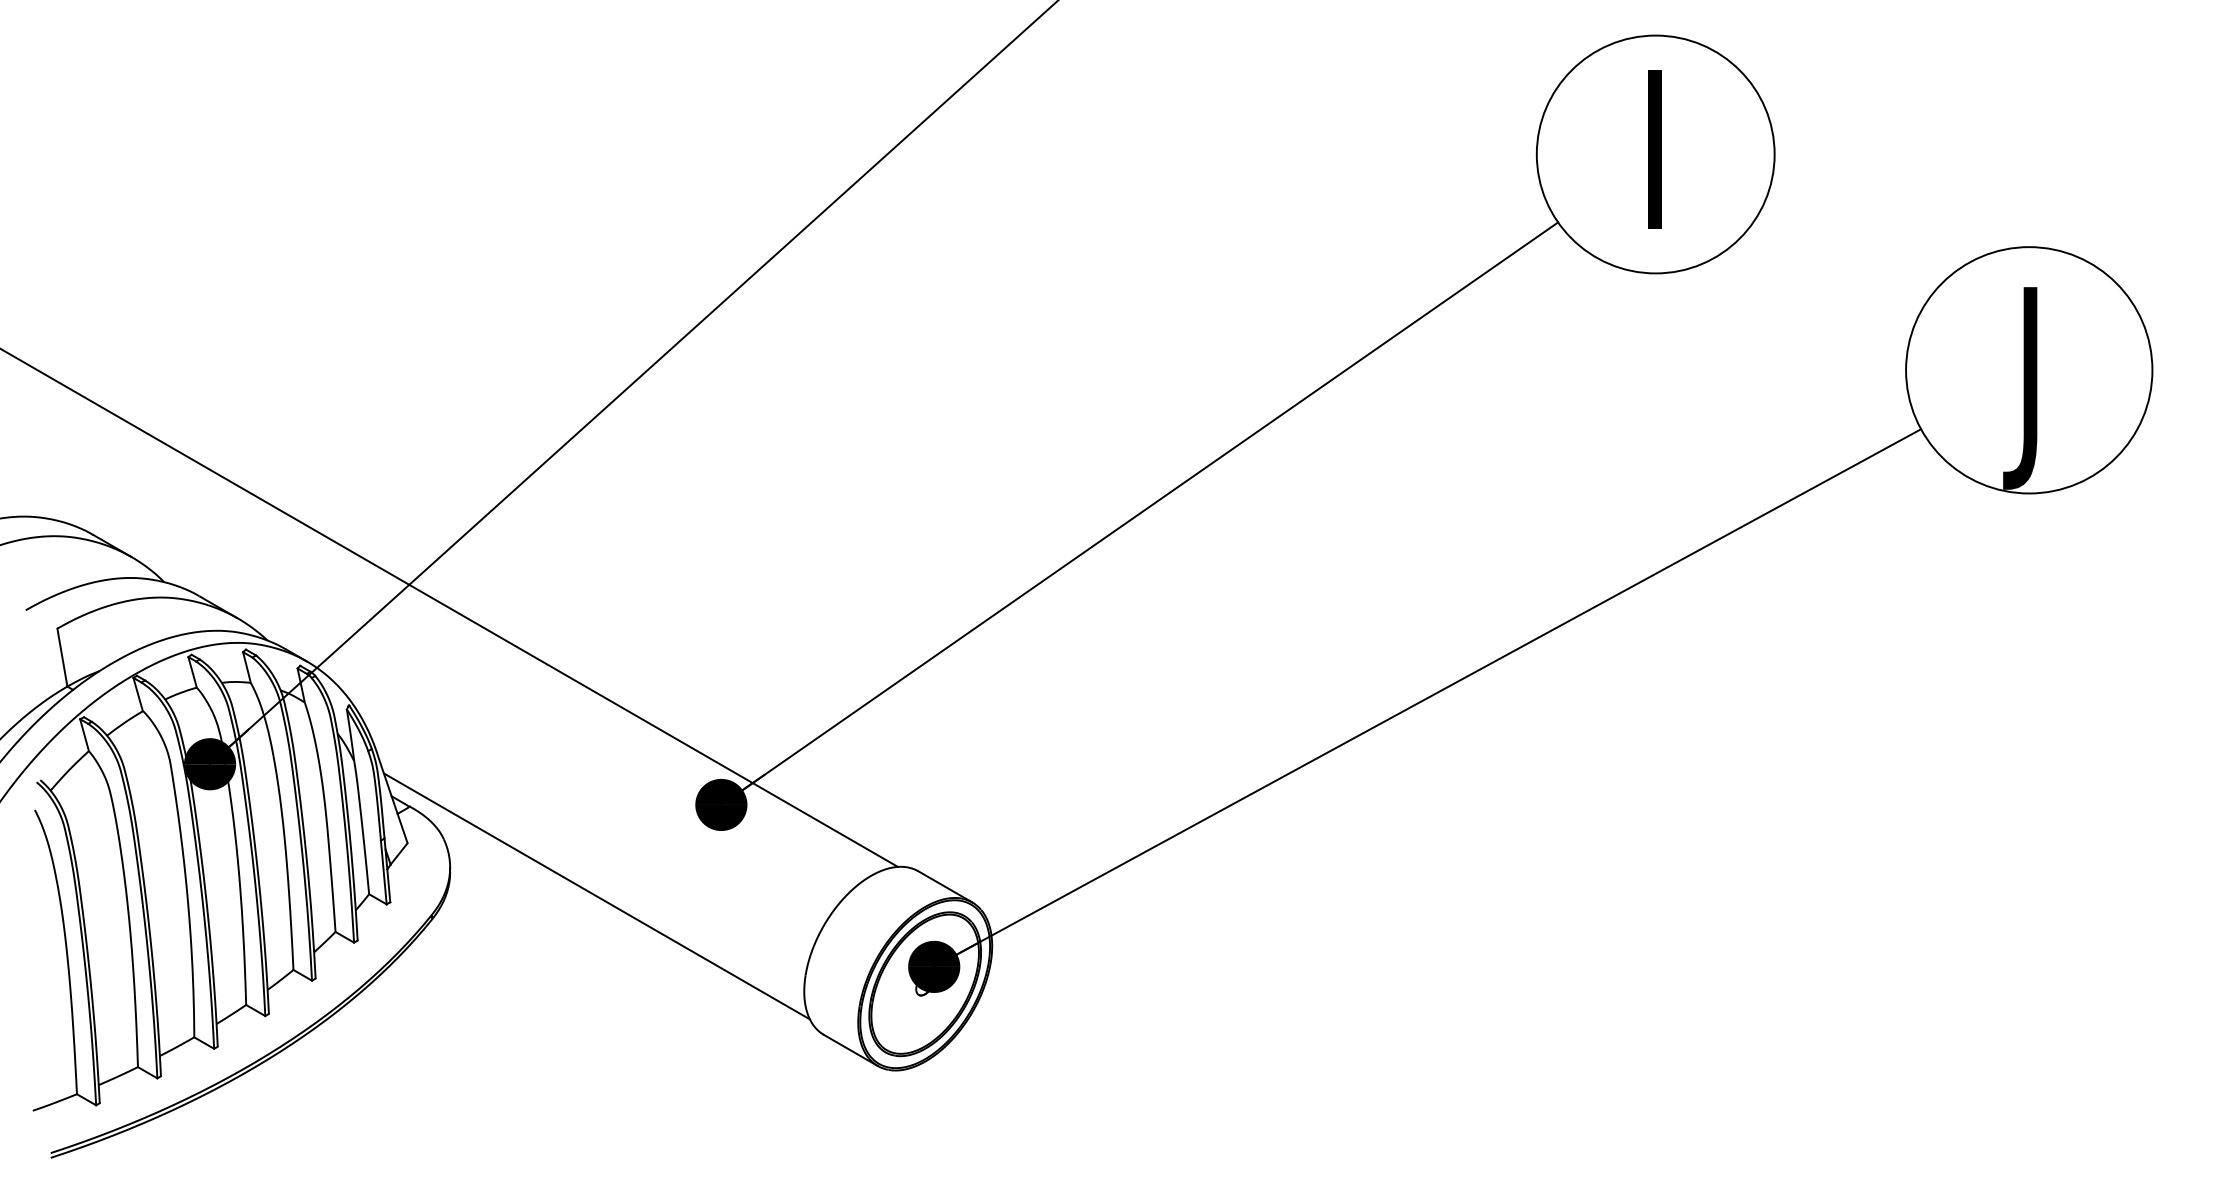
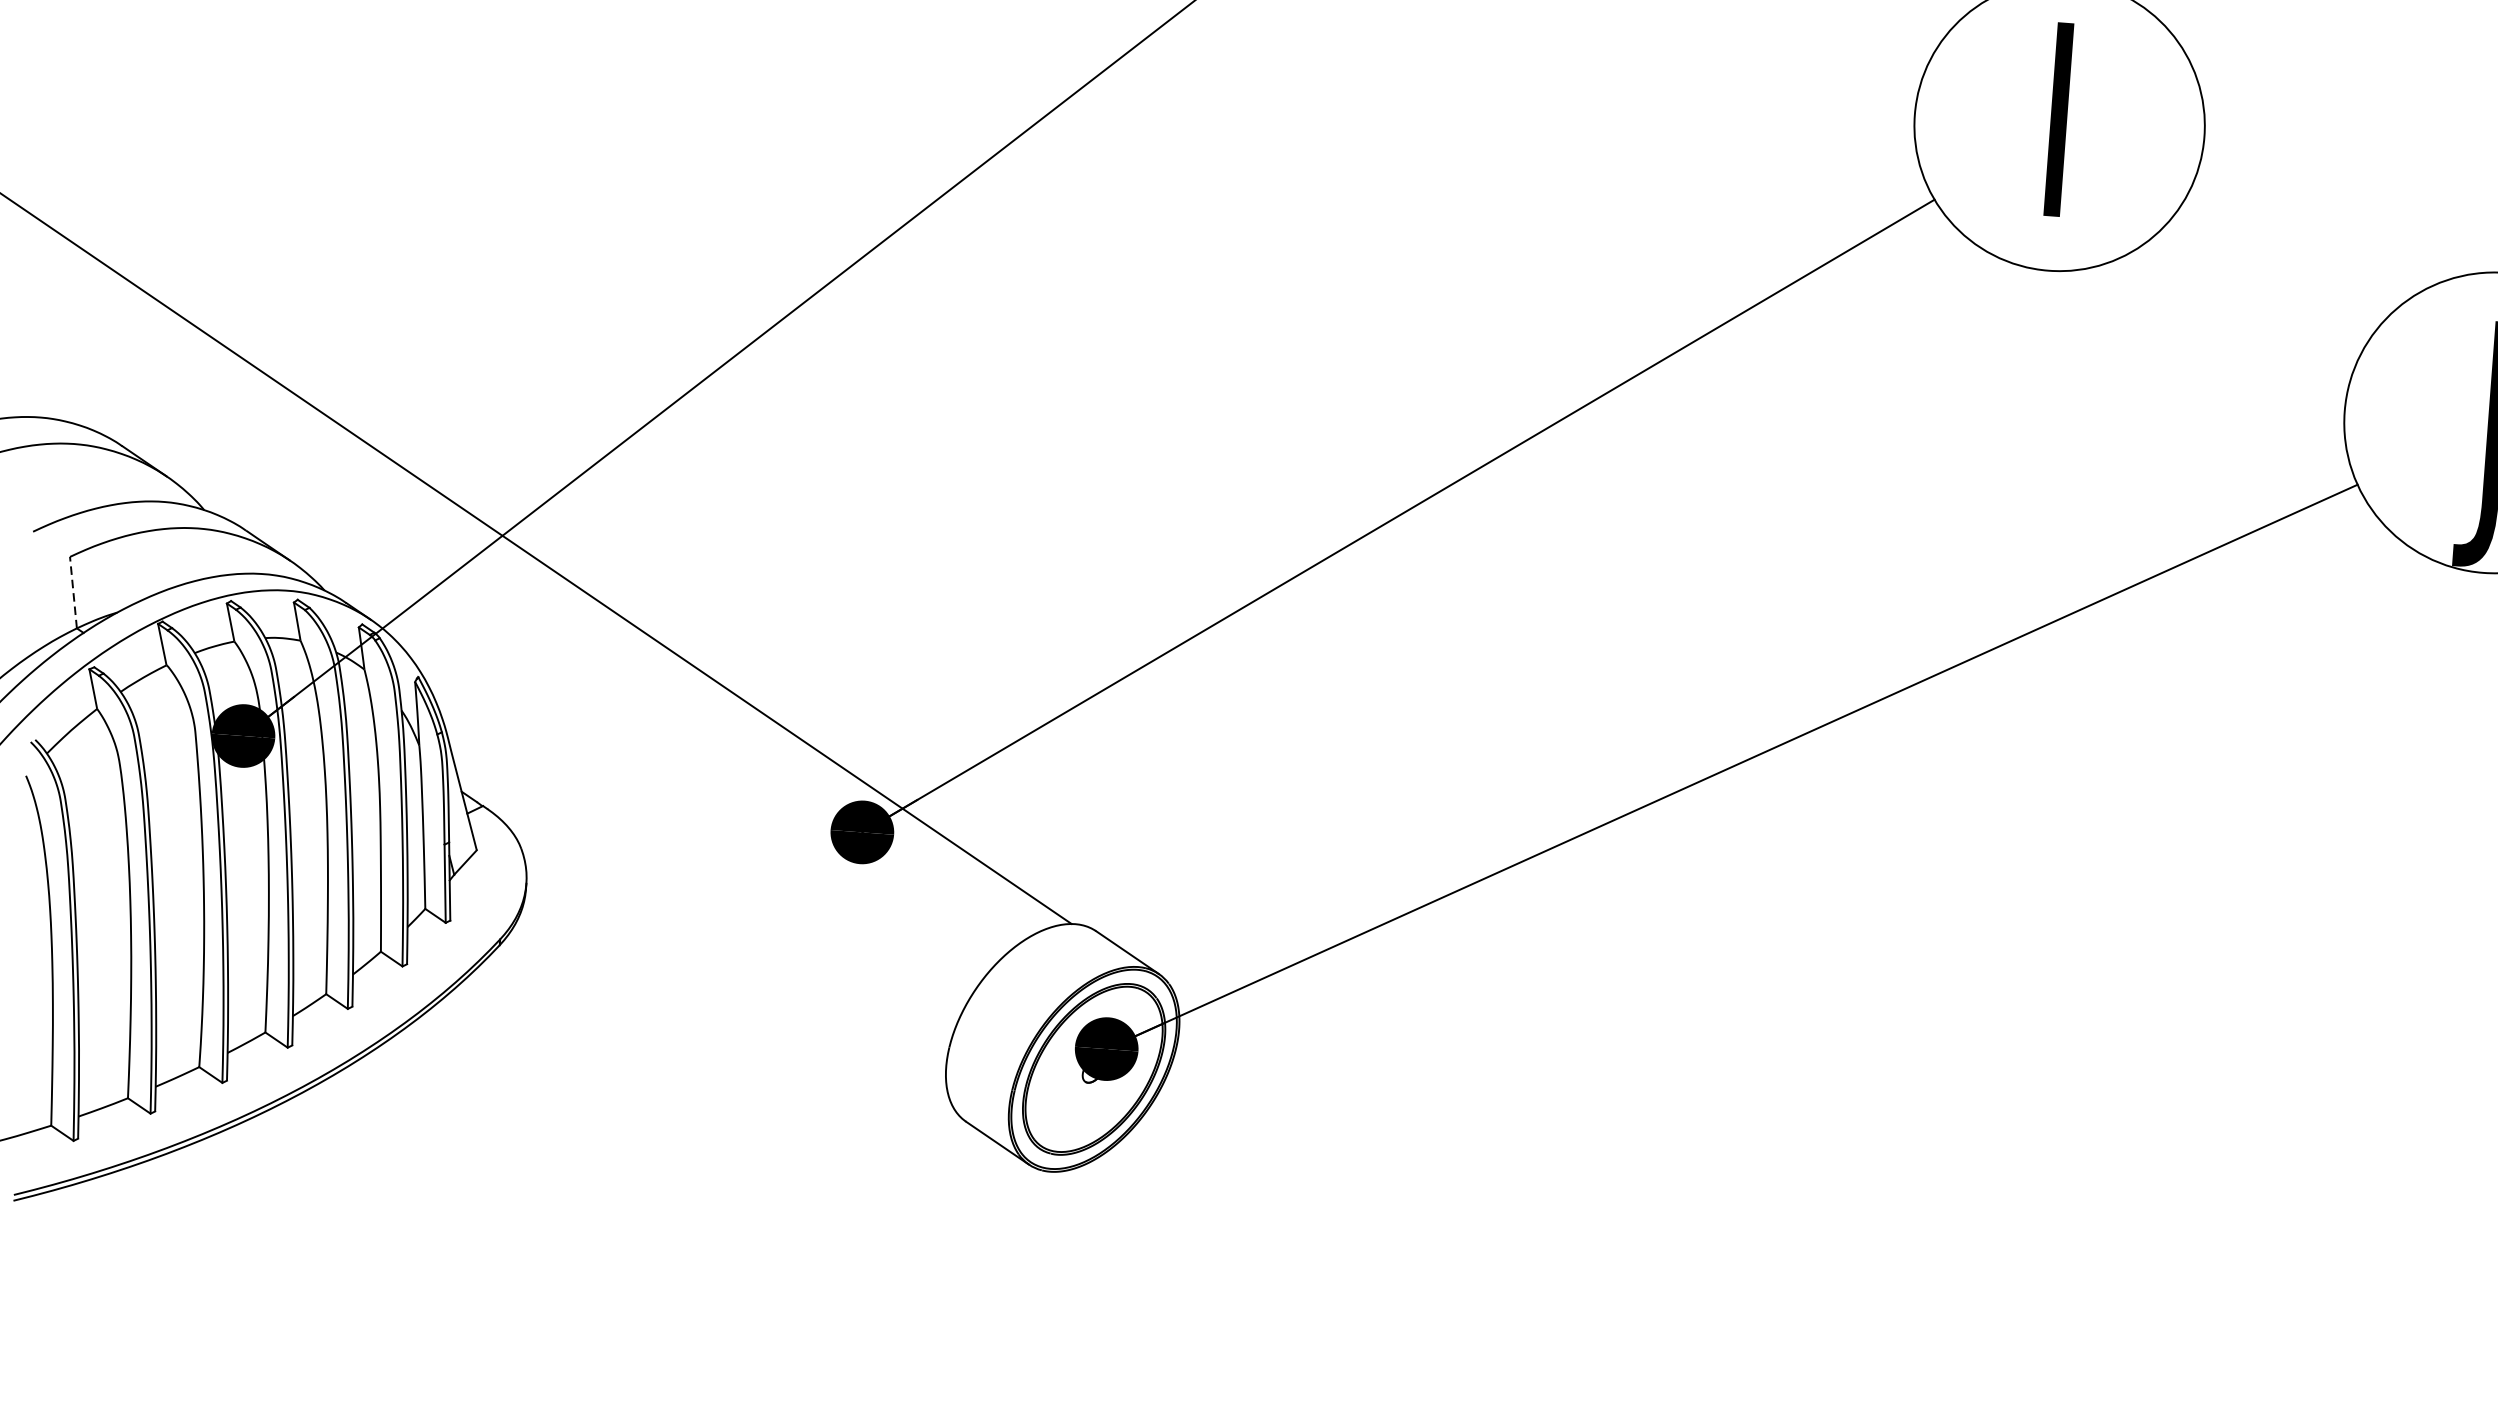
line: (62, 657) -> (73, 592), solid -> dashed
line: (596, 896) -> (701, 932), removed

